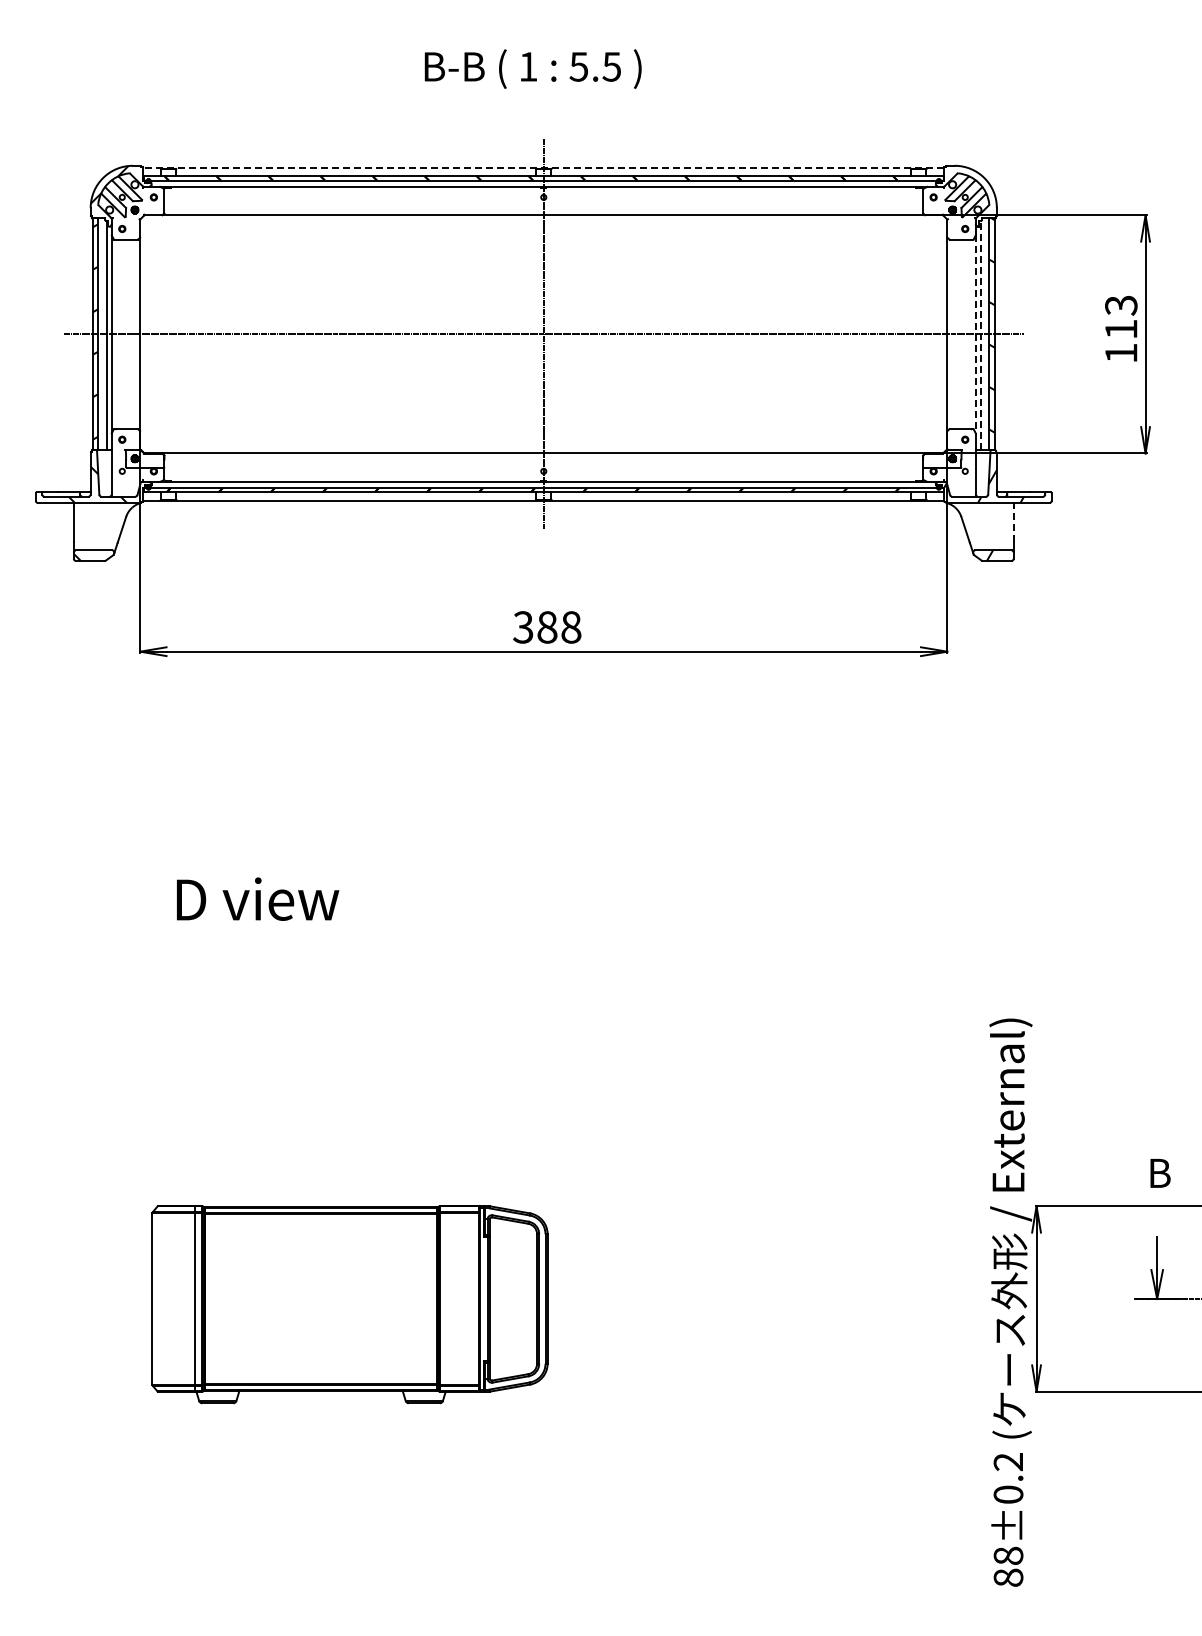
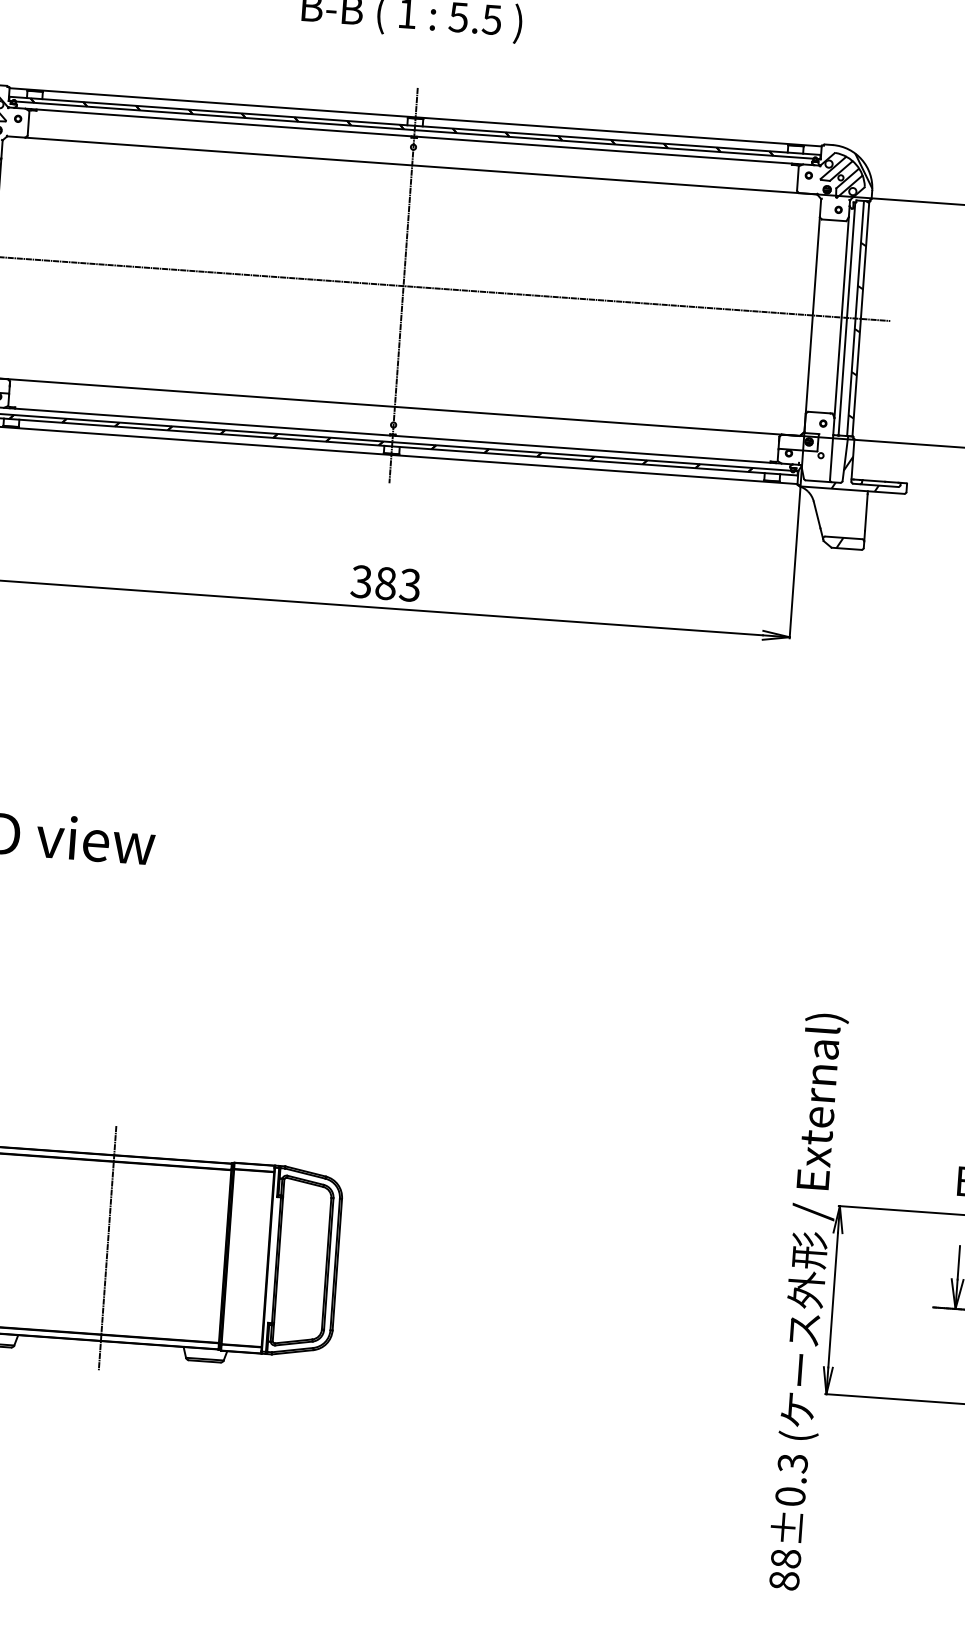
line: (543, 167) -> (415, 116), dashed -> solid
hatch: (968, 188) -> (844, 169), added
line: (975, 334) -> (841, 317), dashed -> solid
line: (981, 335) -> (847, 319), dashed -> solid
line: (1013, 523) -> (866, 512), dashed -> solid
text: (571, 627) -> (410, 585), 388 -> 383
line: (321, 1298) -> (108, 1247), added
text: (1008, 1462) -> (792, 1463), 88±0.2 -> 88±0.3

